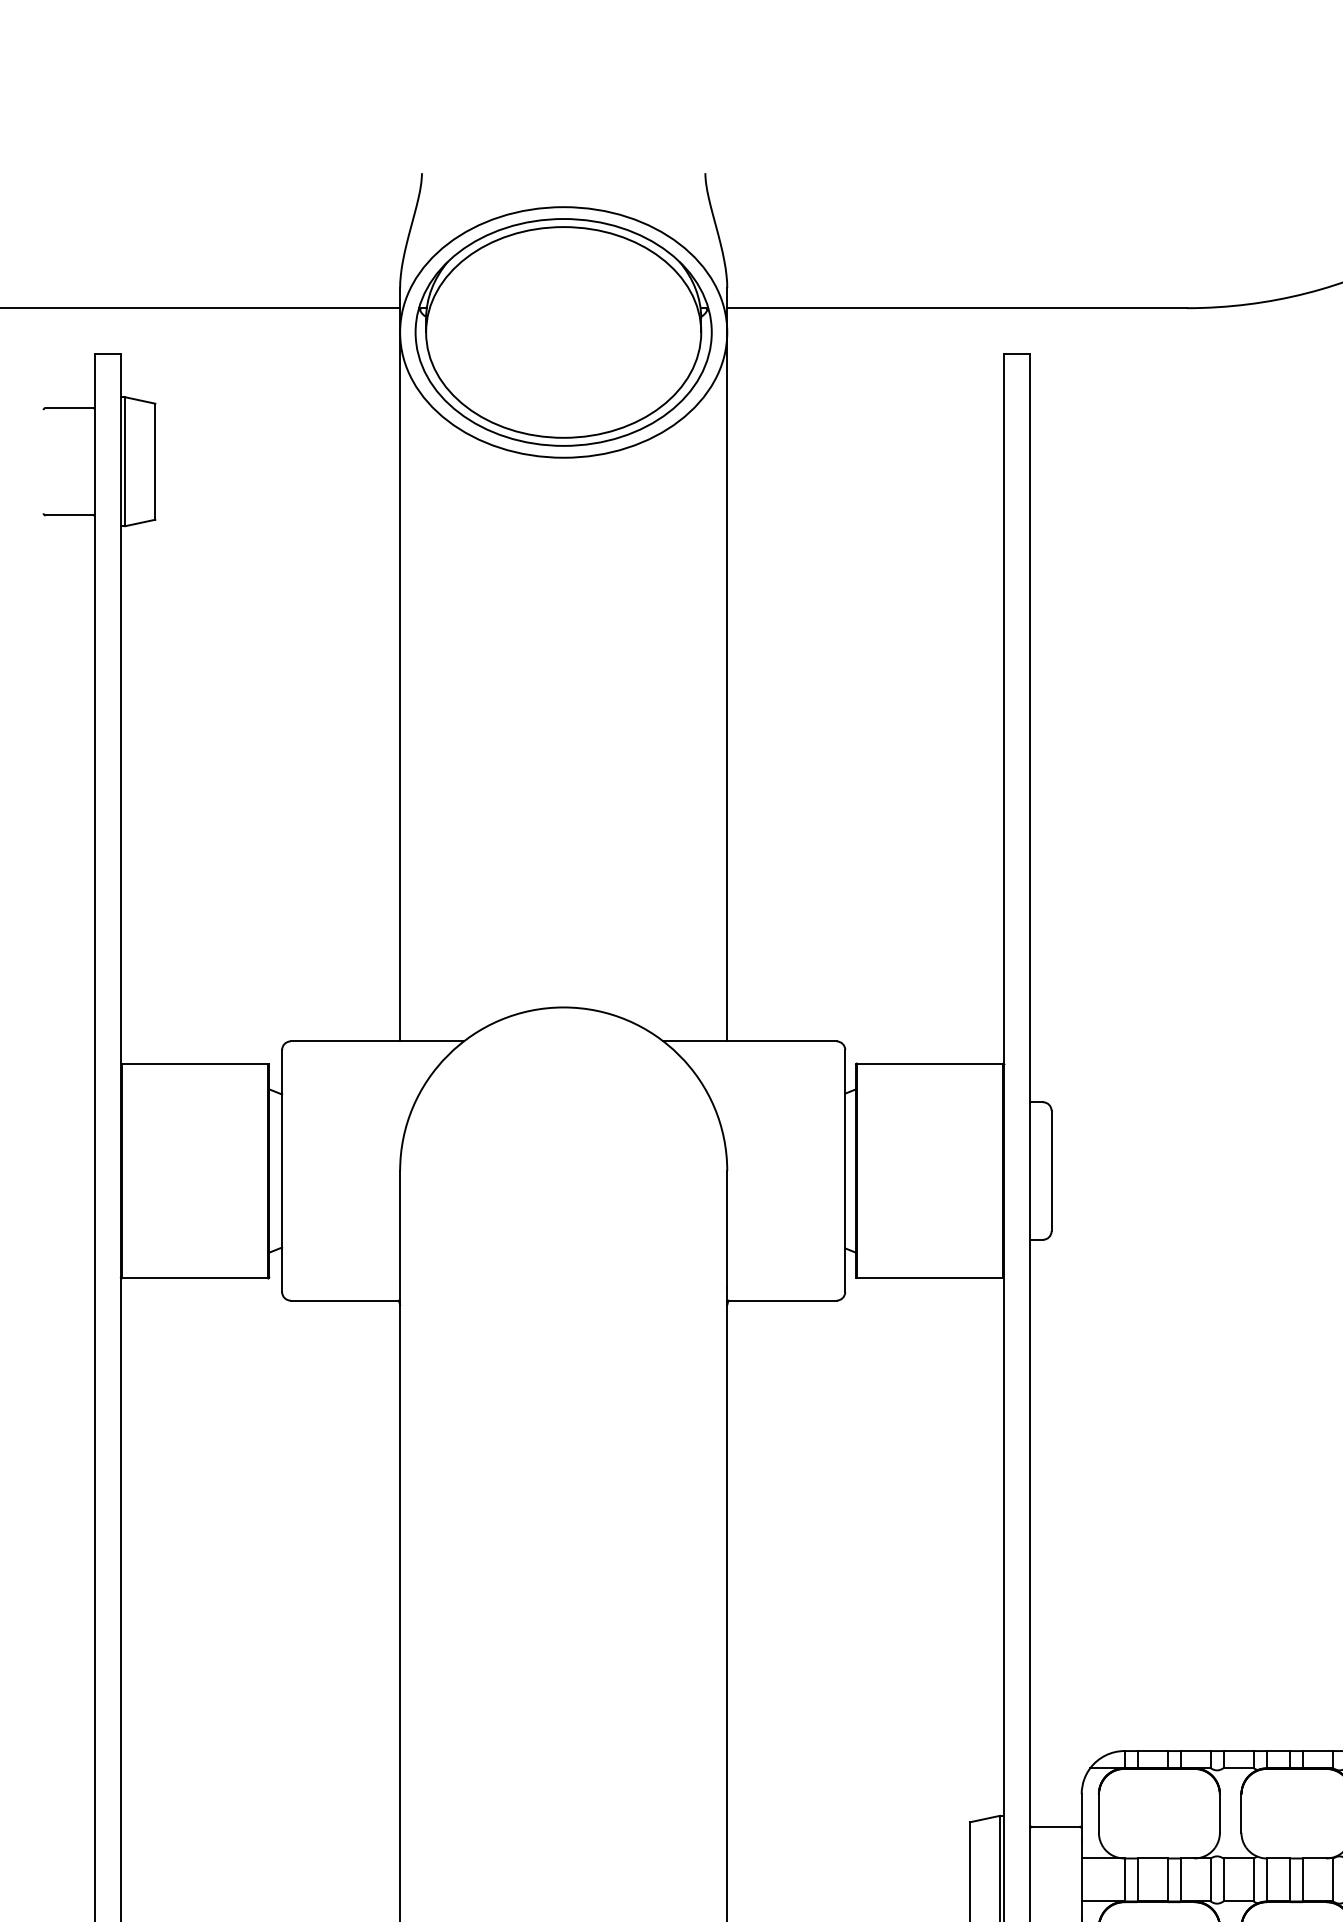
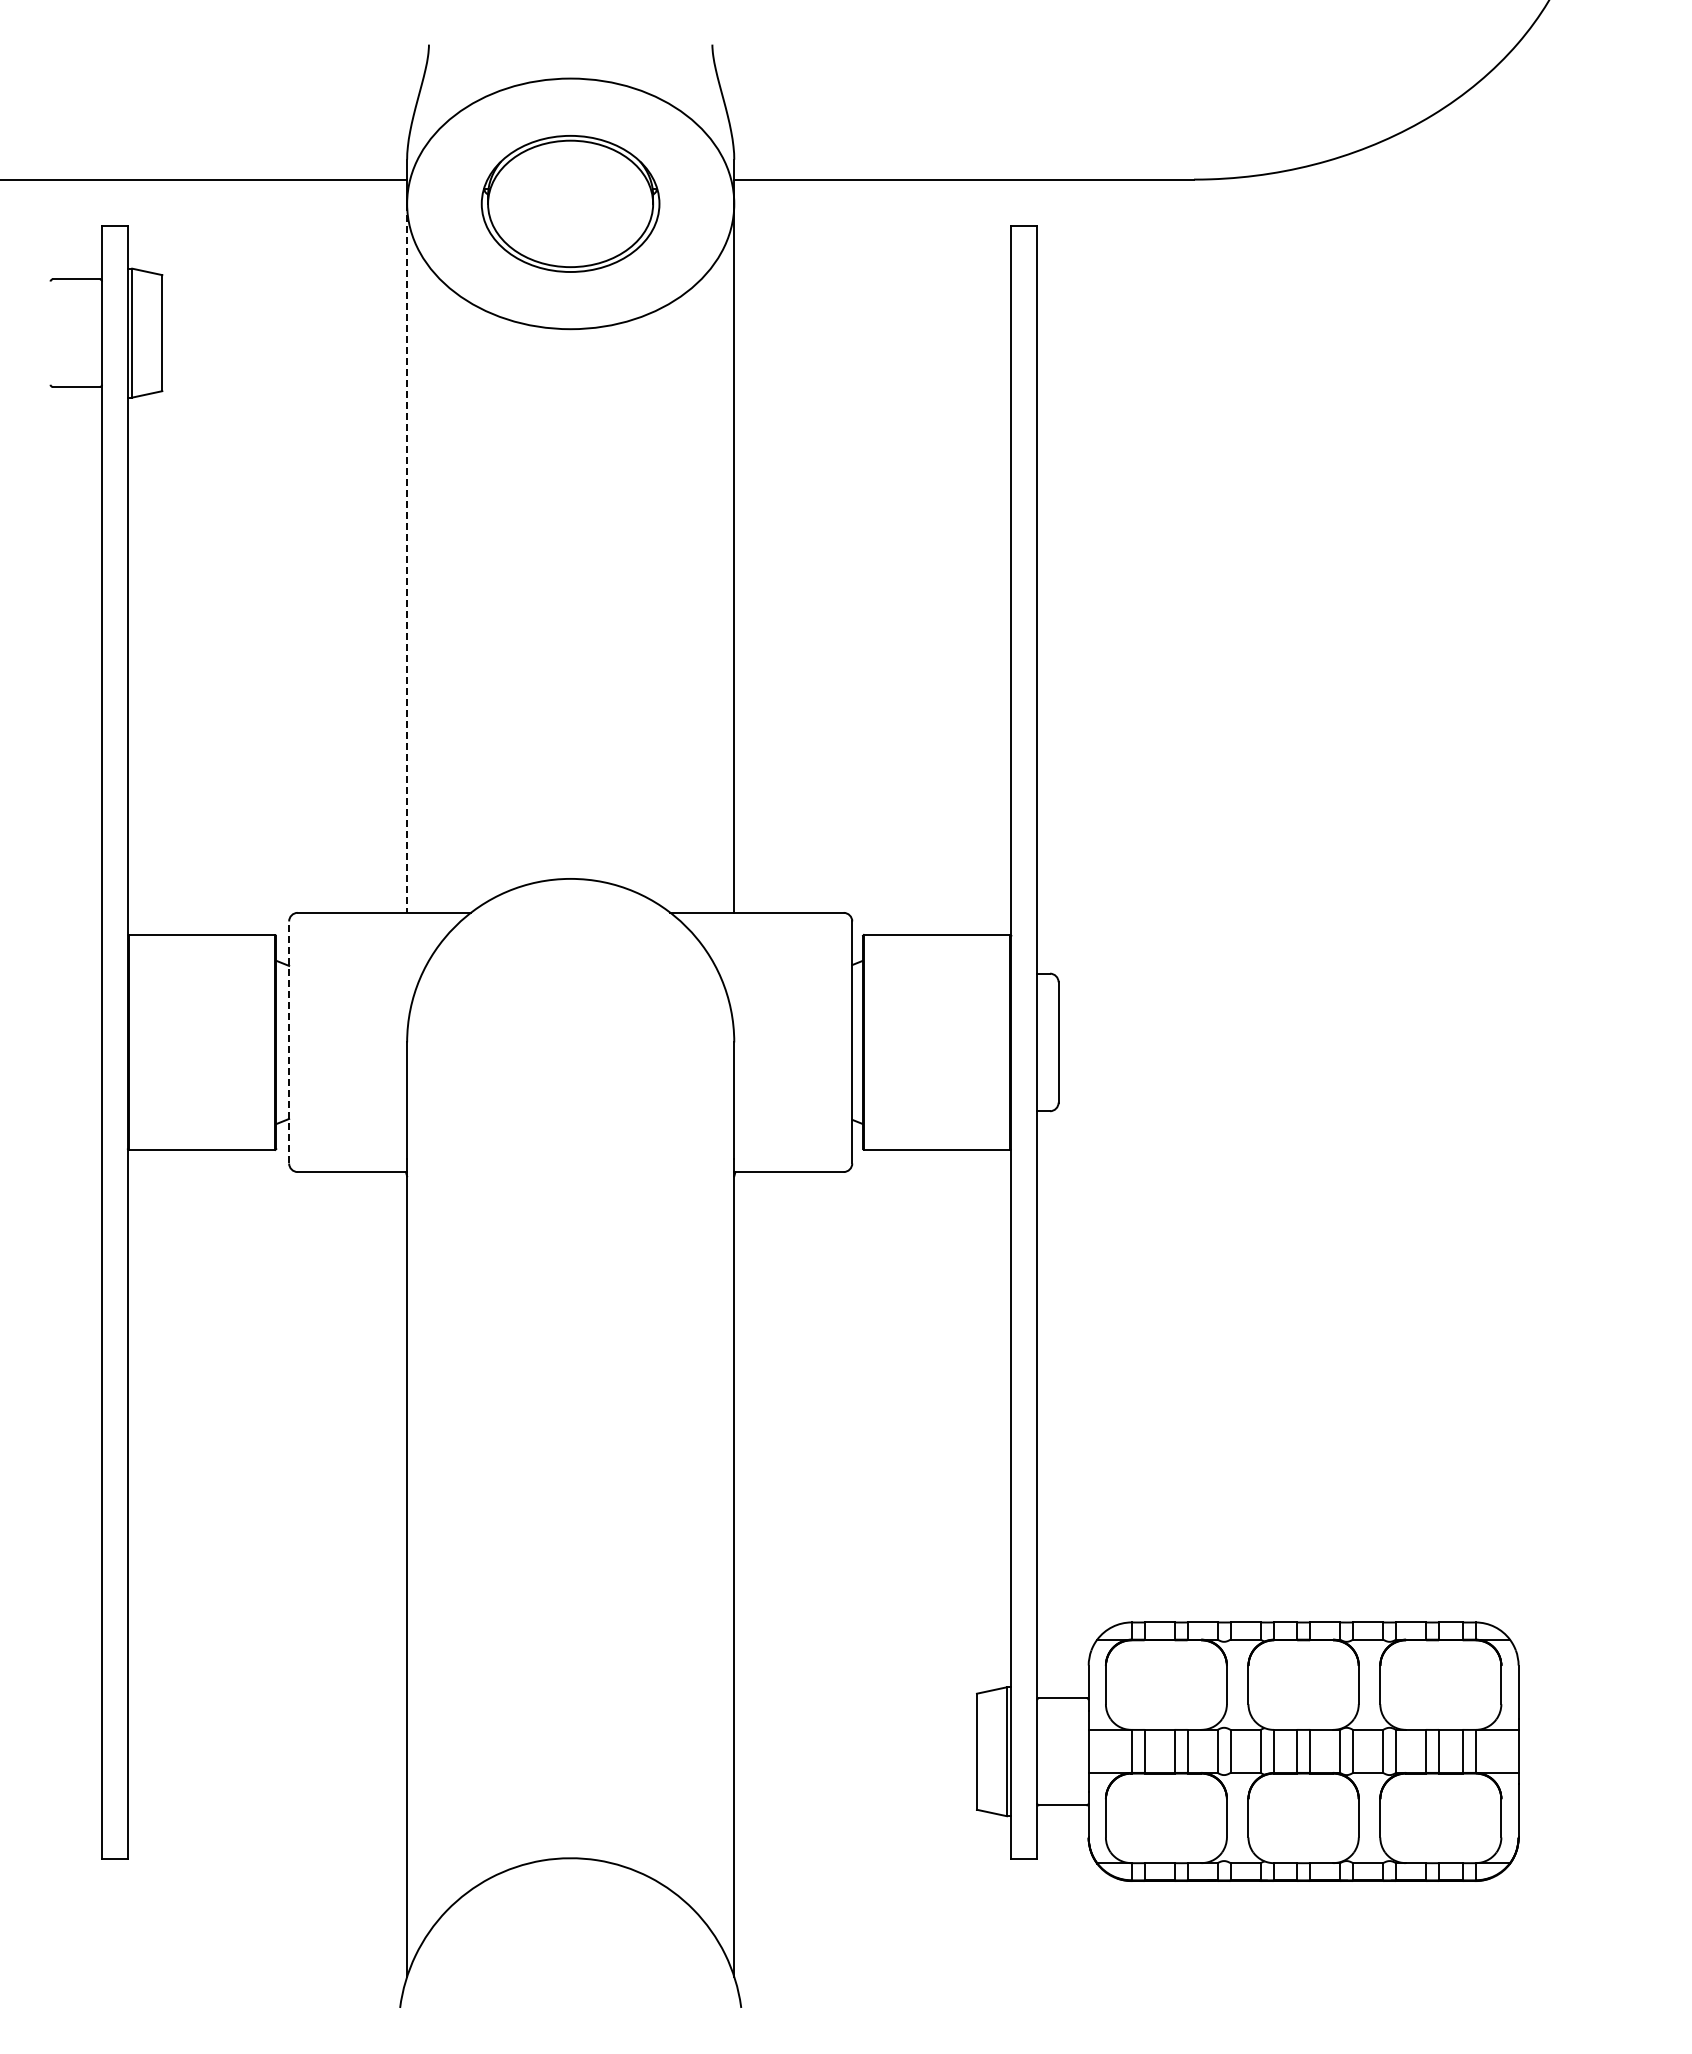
part: (563, 332) -> (570, 203), size x0.6
line: (400, 687) -> (407, 558), solid -> dashed
line: (282, 1170) -> (289, 1041), solid -> dashed

